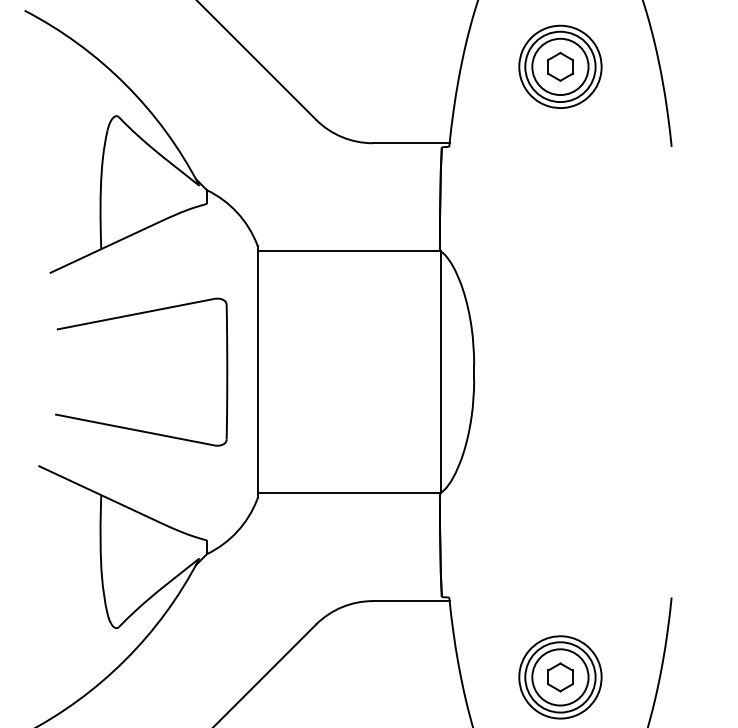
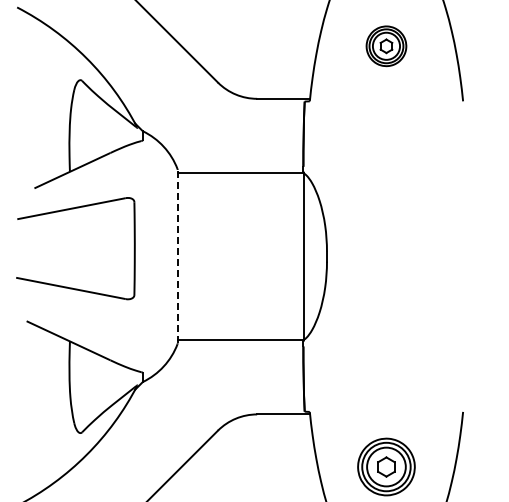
part: (560, 67) -> (386, 46), size x0.7
part: (131, 316) -> (68, 210), moved
line: (257, 371) -> (177, 256), solid -> dashed

